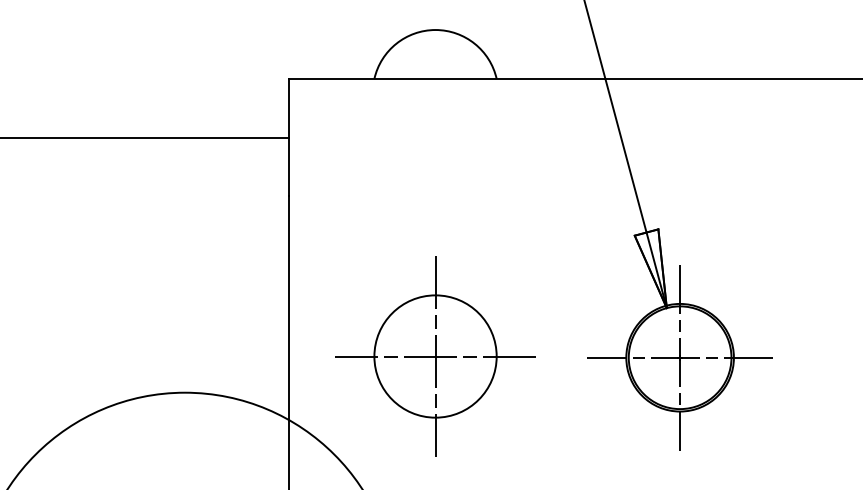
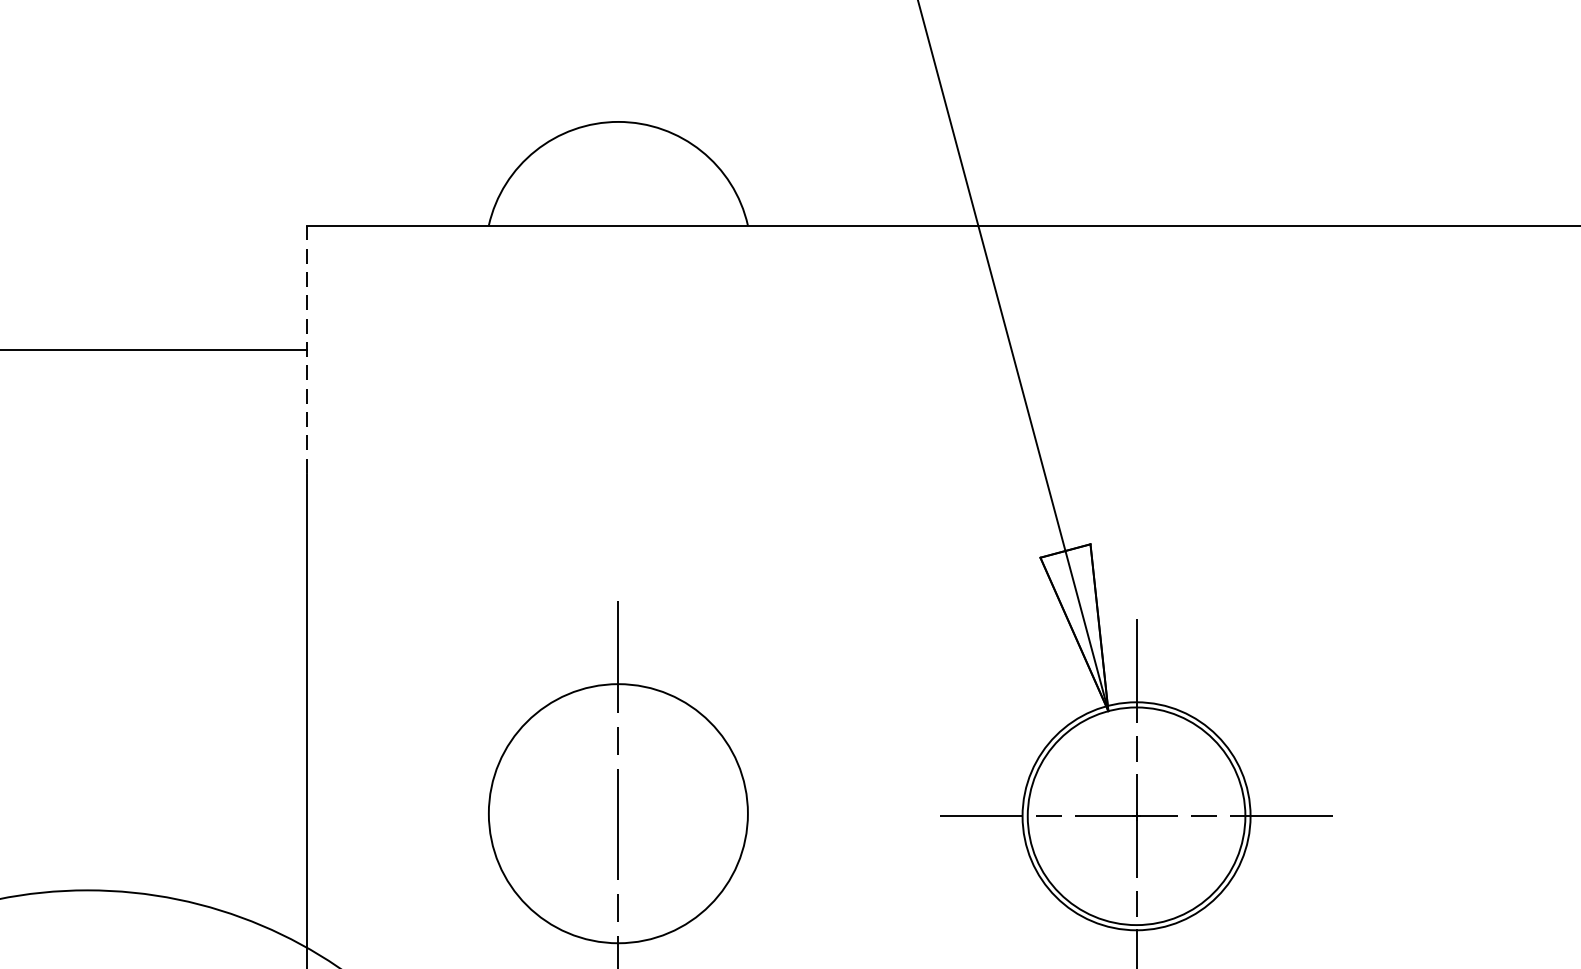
line: (288, 137) -> (306, 349), solid -> dashed
line: (435, 356) -> (618, 813), removed

